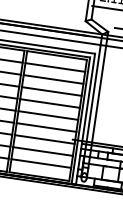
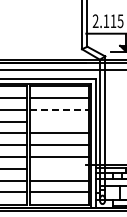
line: (53, 79) -> (59, 109), solid -> dashed
line: (51, 91) -> (58, 121), removed
line: (44, 139) -> (58, 168), removed

